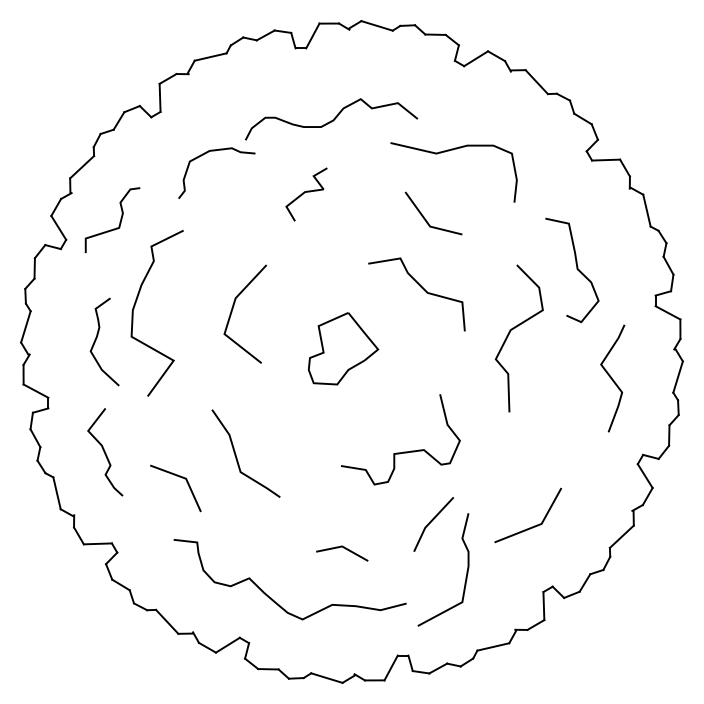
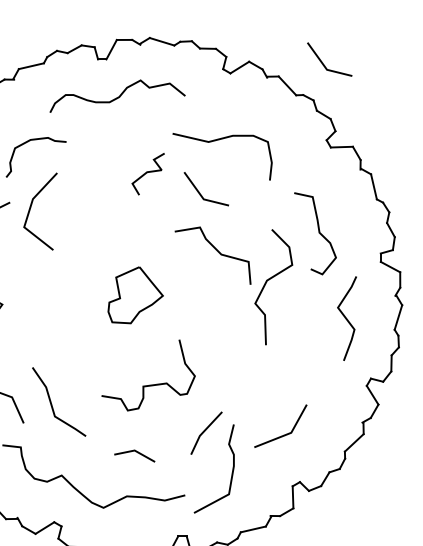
line: (583, 54) -> (324, 64), added
curve: (332, 119) -> (118, 96), moved
curve: (306, 192) -> (148, 172), moved
curve: (421, 288) -> (216, 251), moved
line: (233, 309) -> (31, 207), moved
curve: (403, 451) -> (150, 384), moved
line: (237, 457) -> (52, 405), moved

